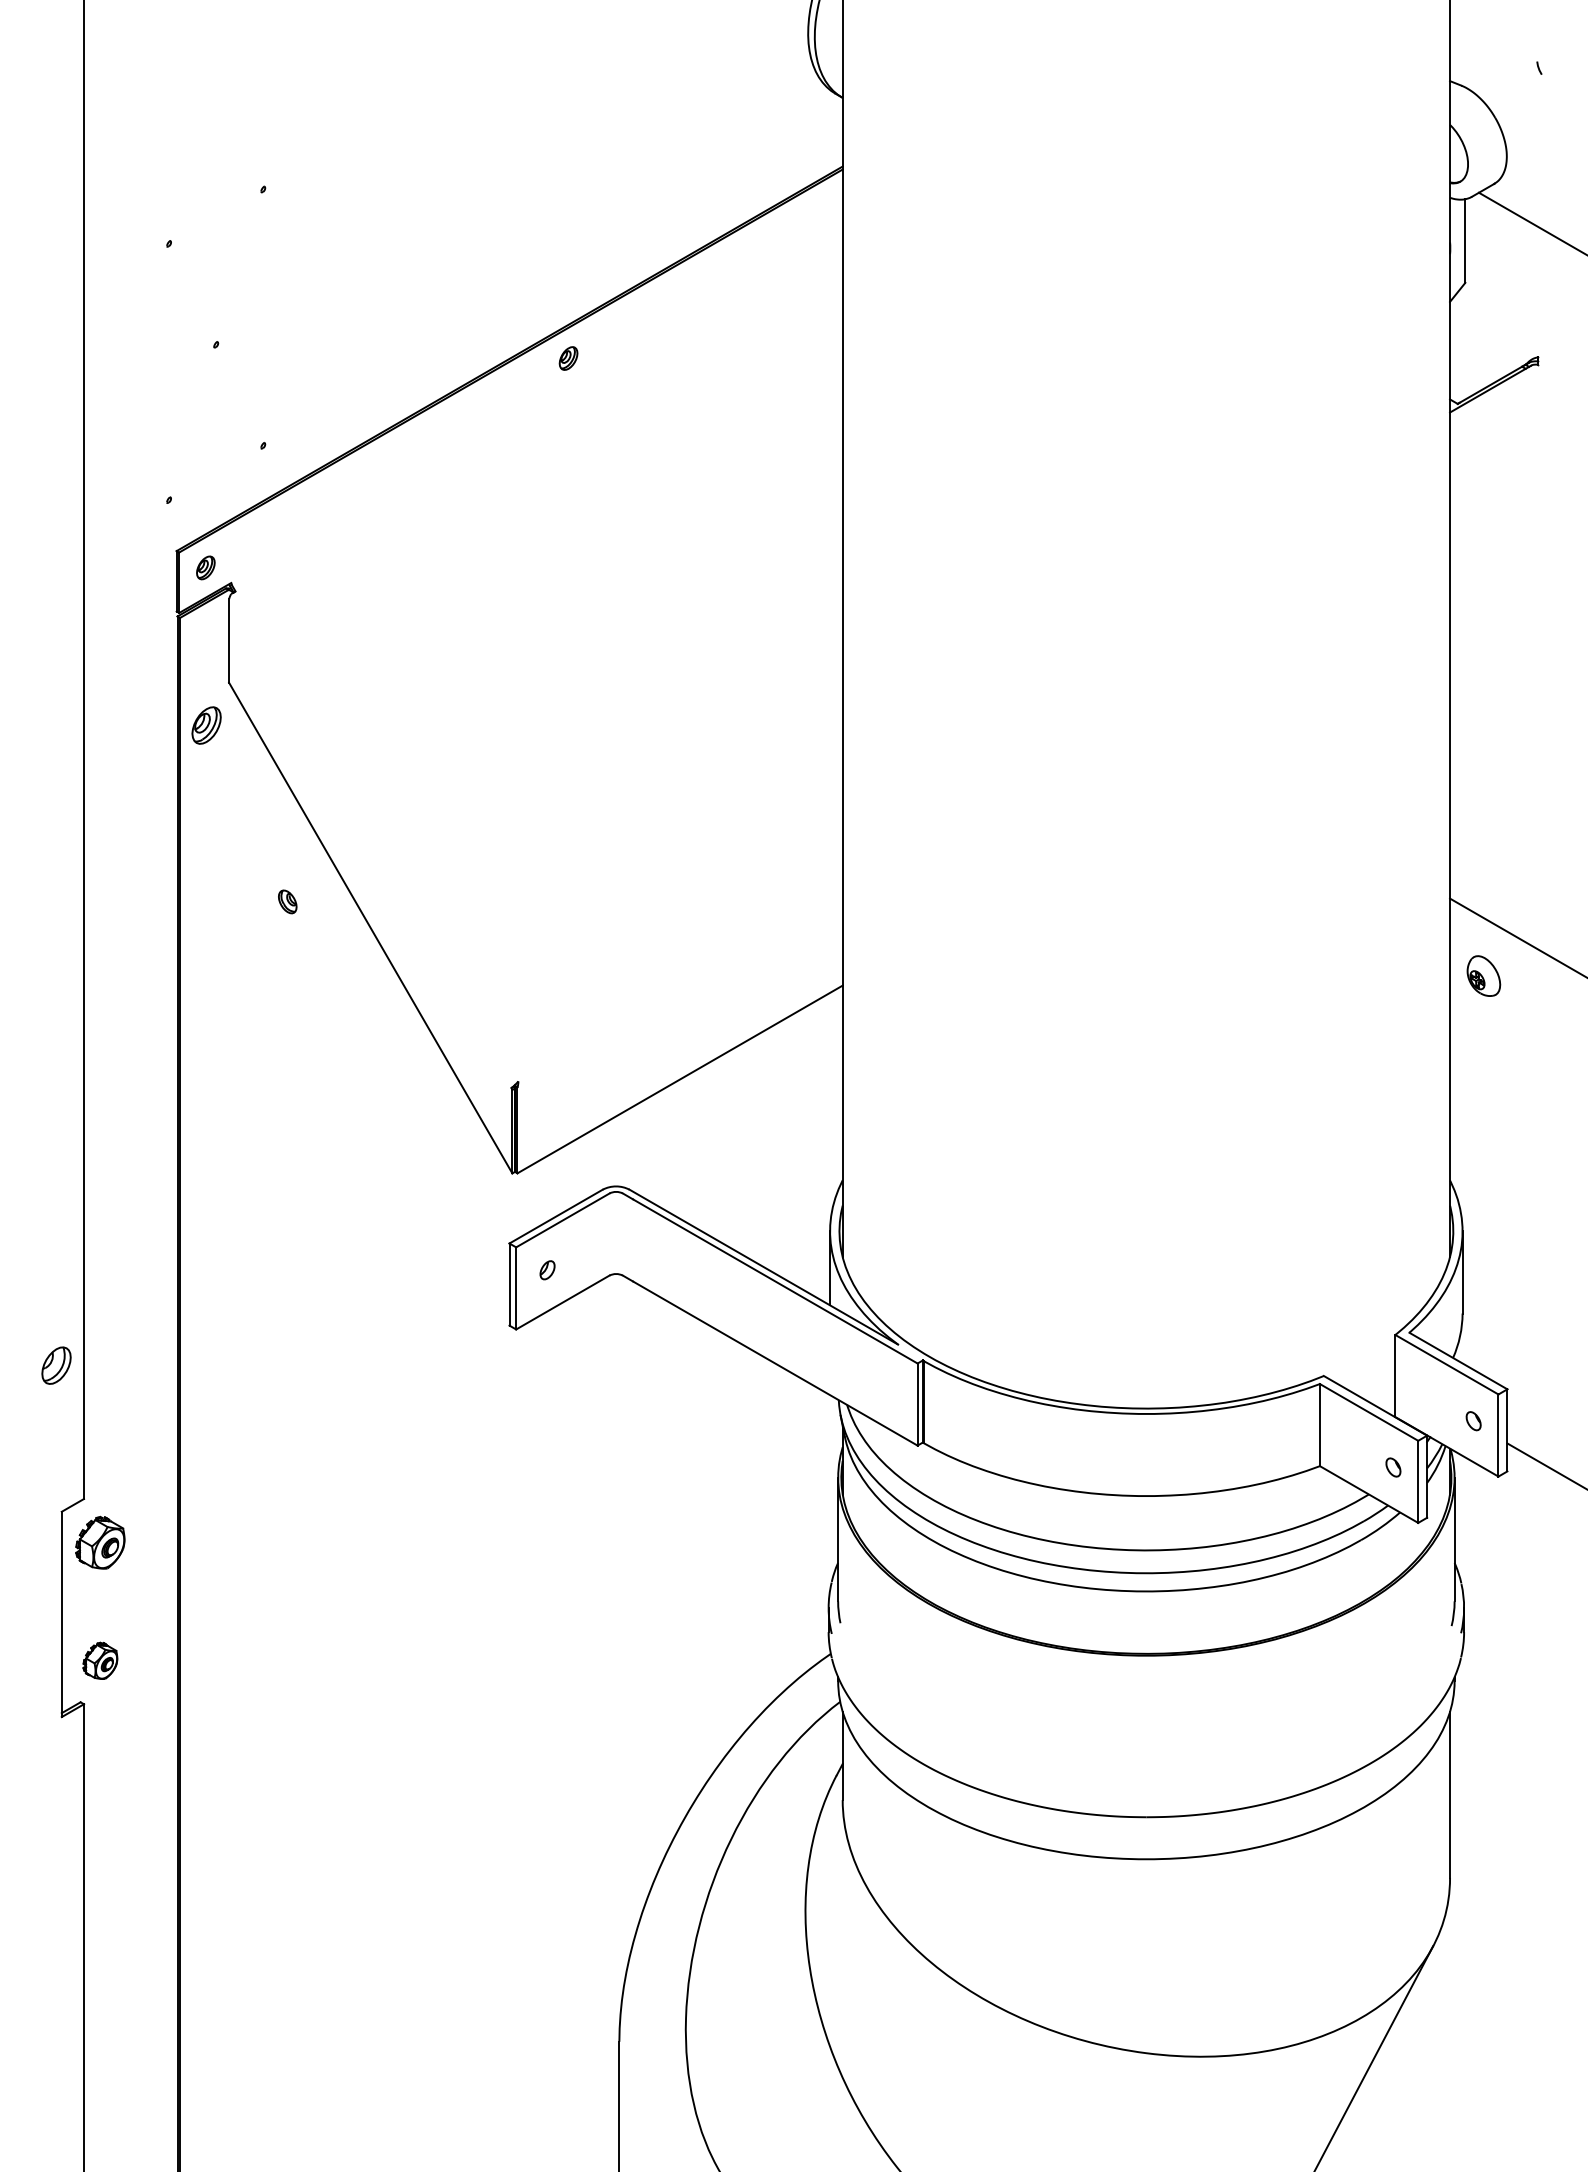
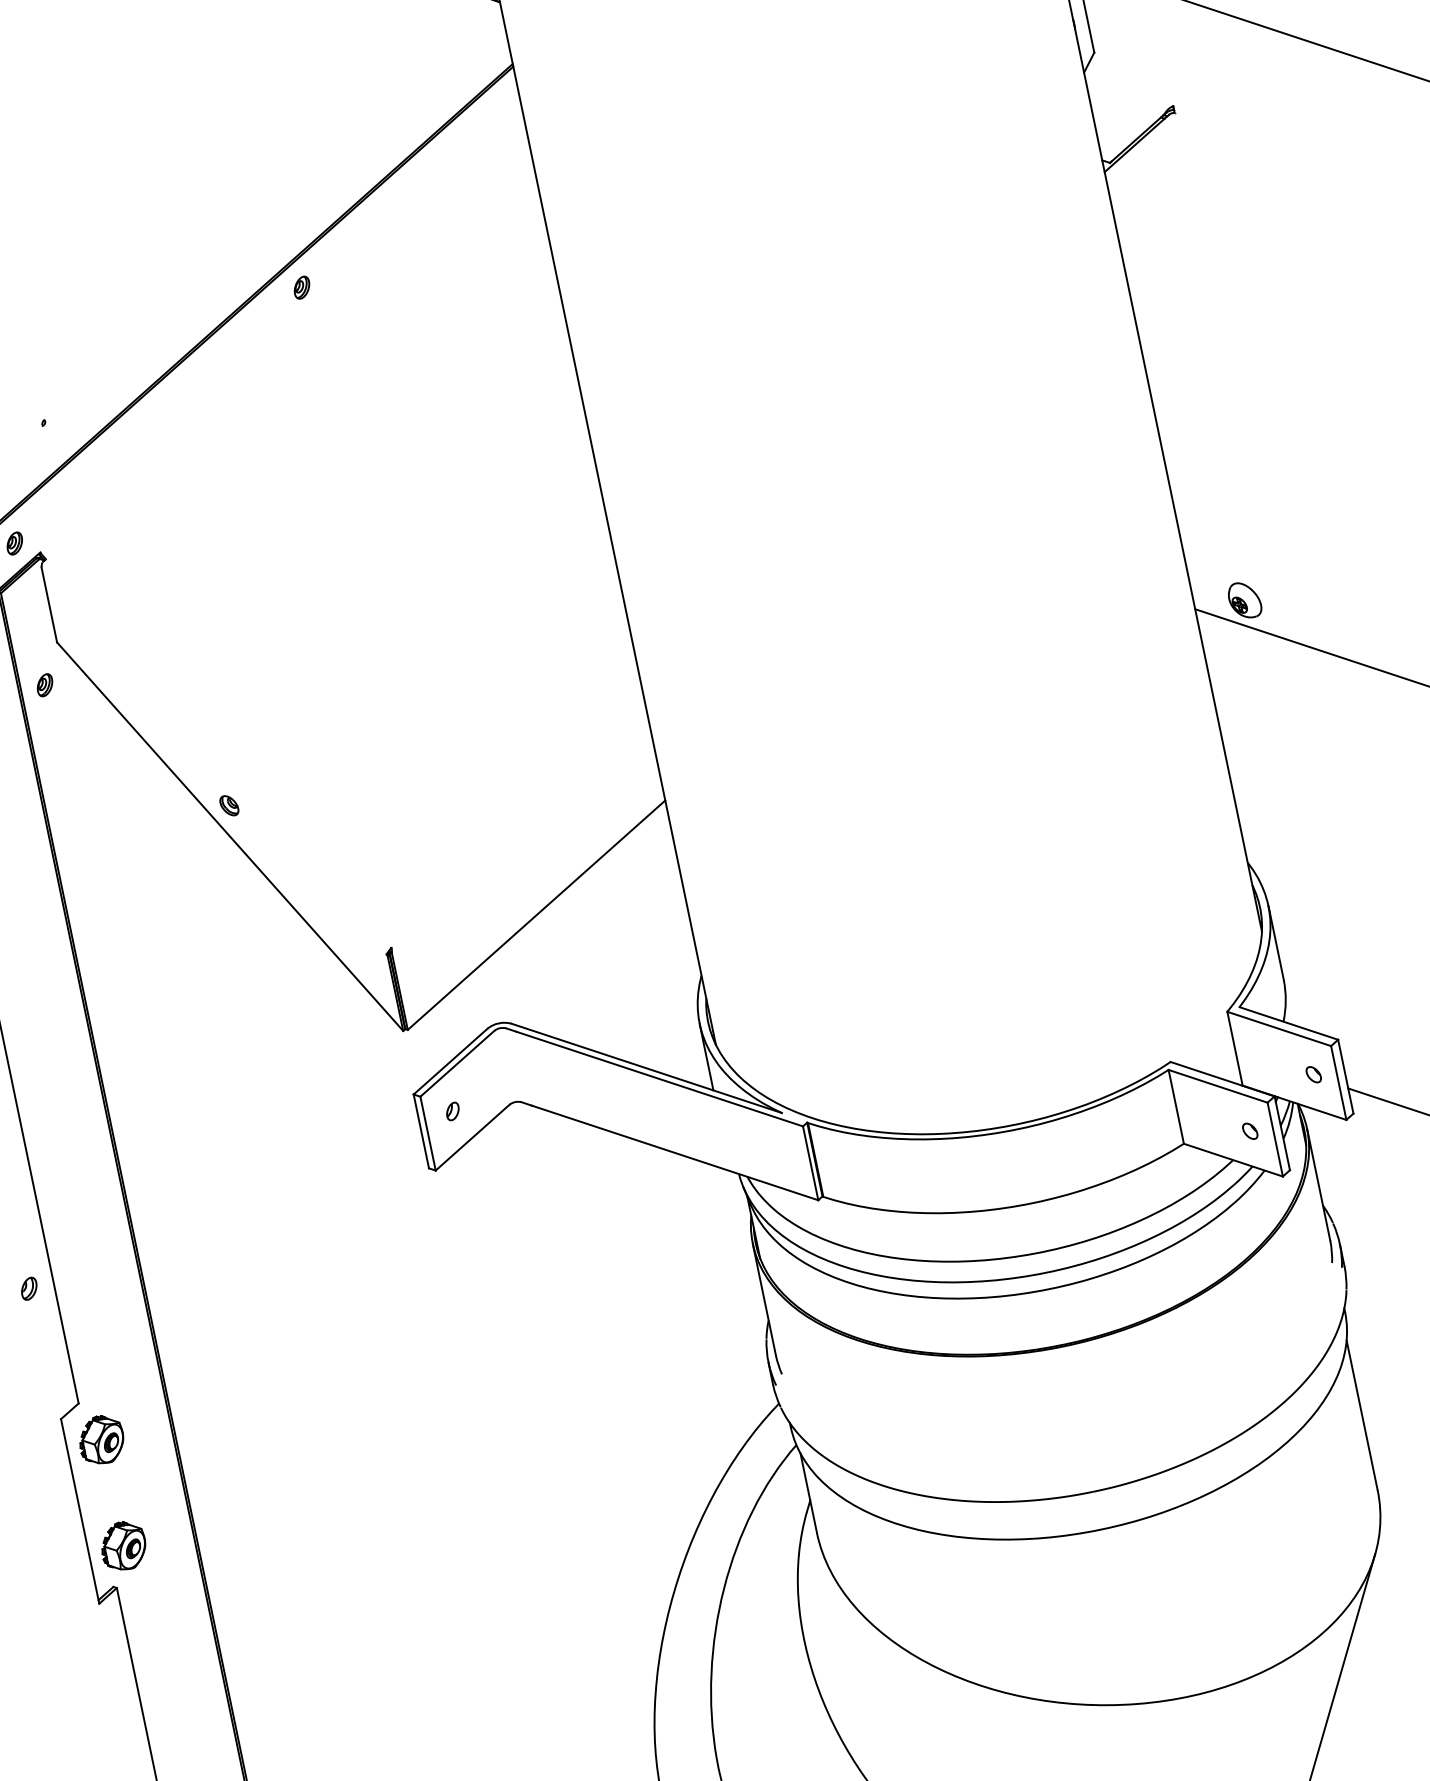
part: (206, 725) -> (44, 685), size x0.62
part: (287, 901) -> (229, 805), moved
part: (1483, 975) -> (1244, 599), moved
part: (56, 1365) -> (29, 1288), size x0.62
part: (100, 1660) -> (123, 1545), size x1.43

